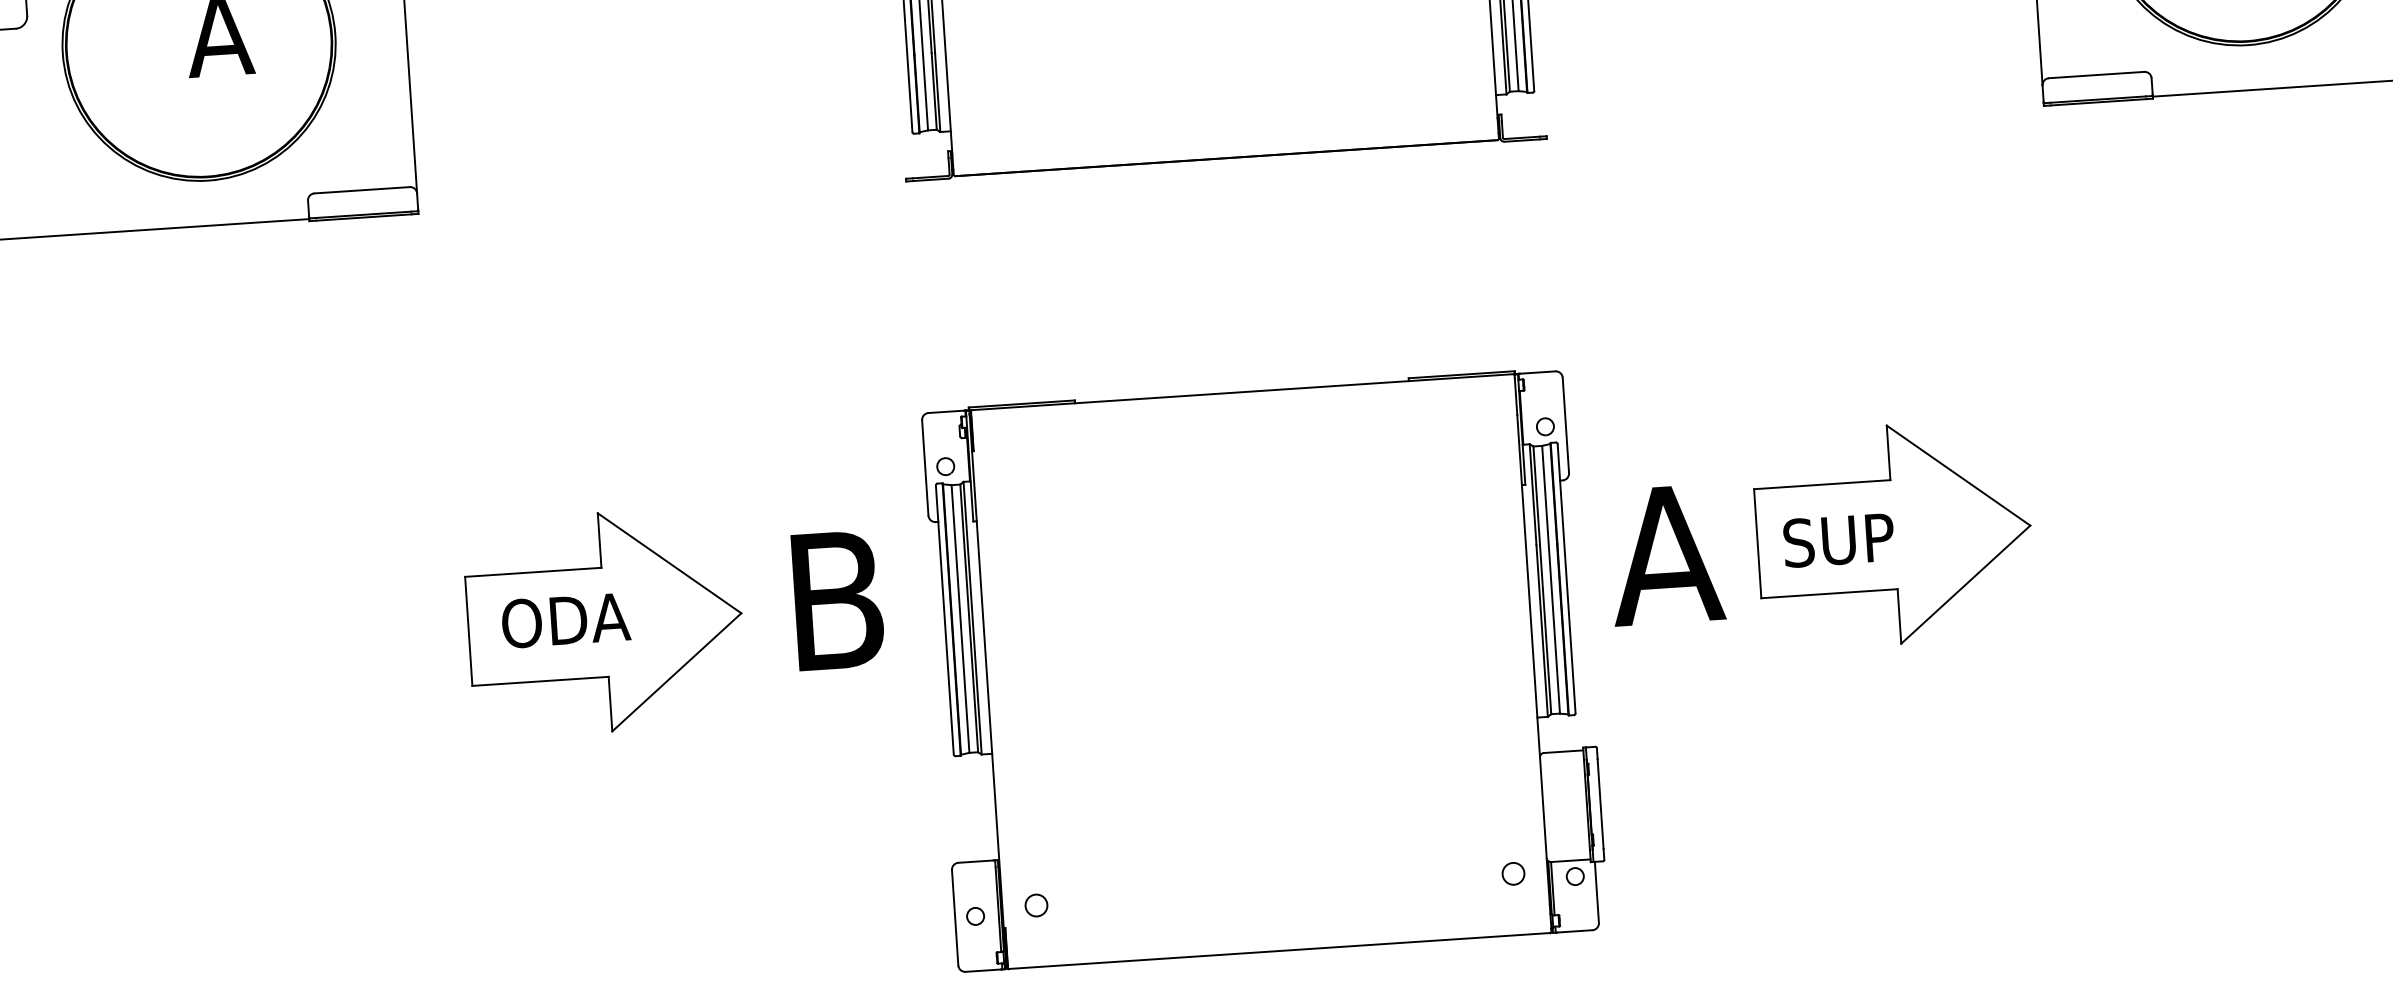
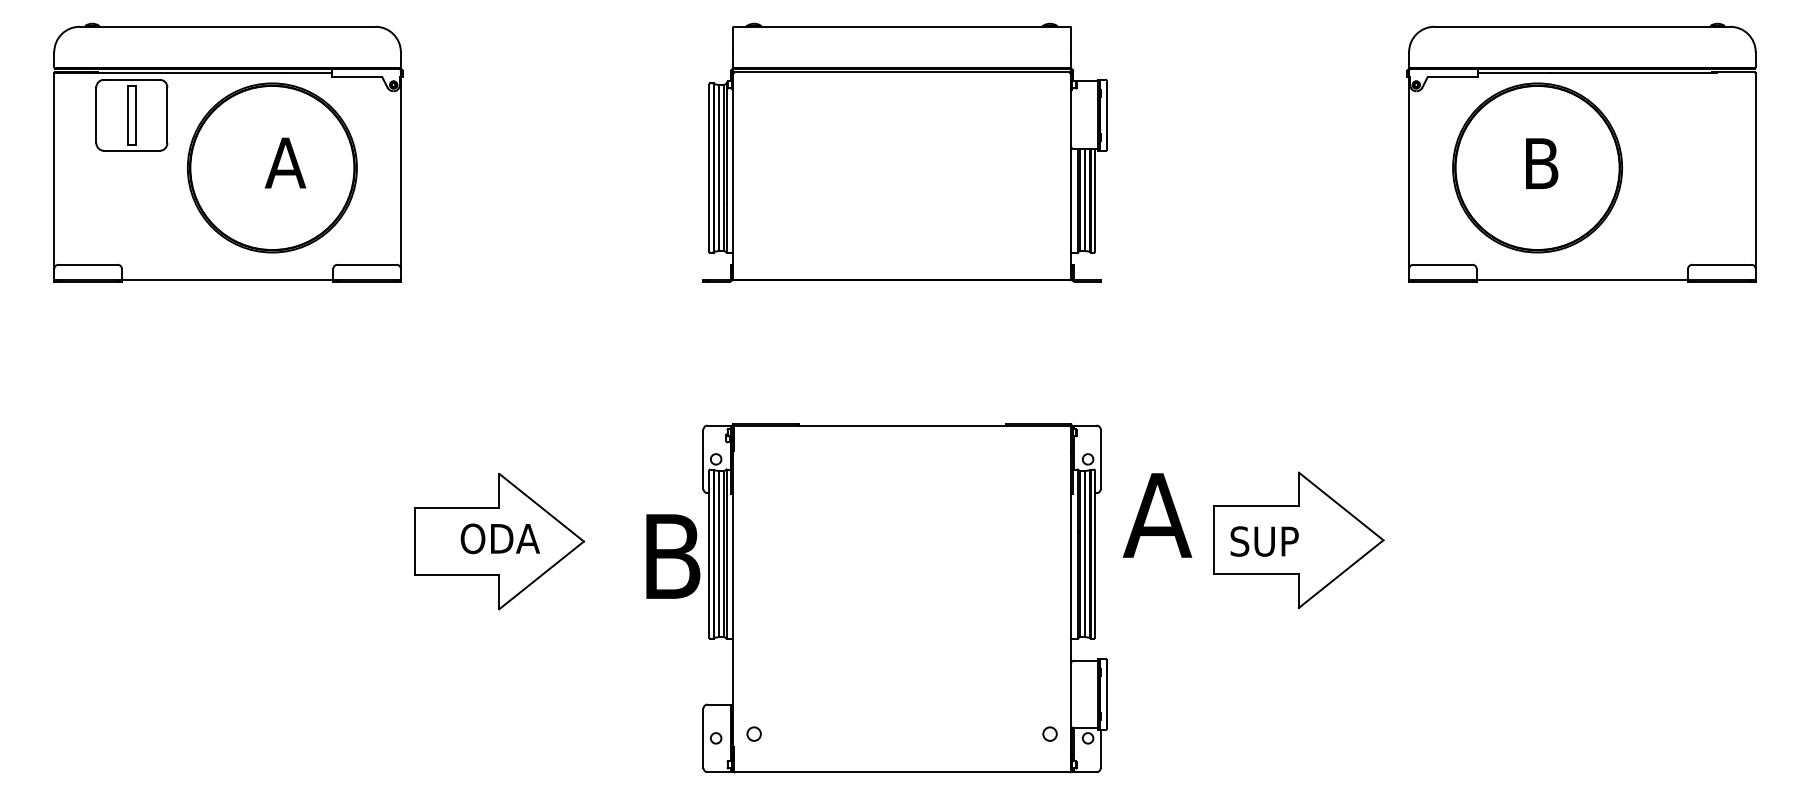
text: (1666, 554) -> (1157, 515), moved
text: (838, 600) -> (673, 556), moved
text: (564, 620) -> (499, 538), moved

